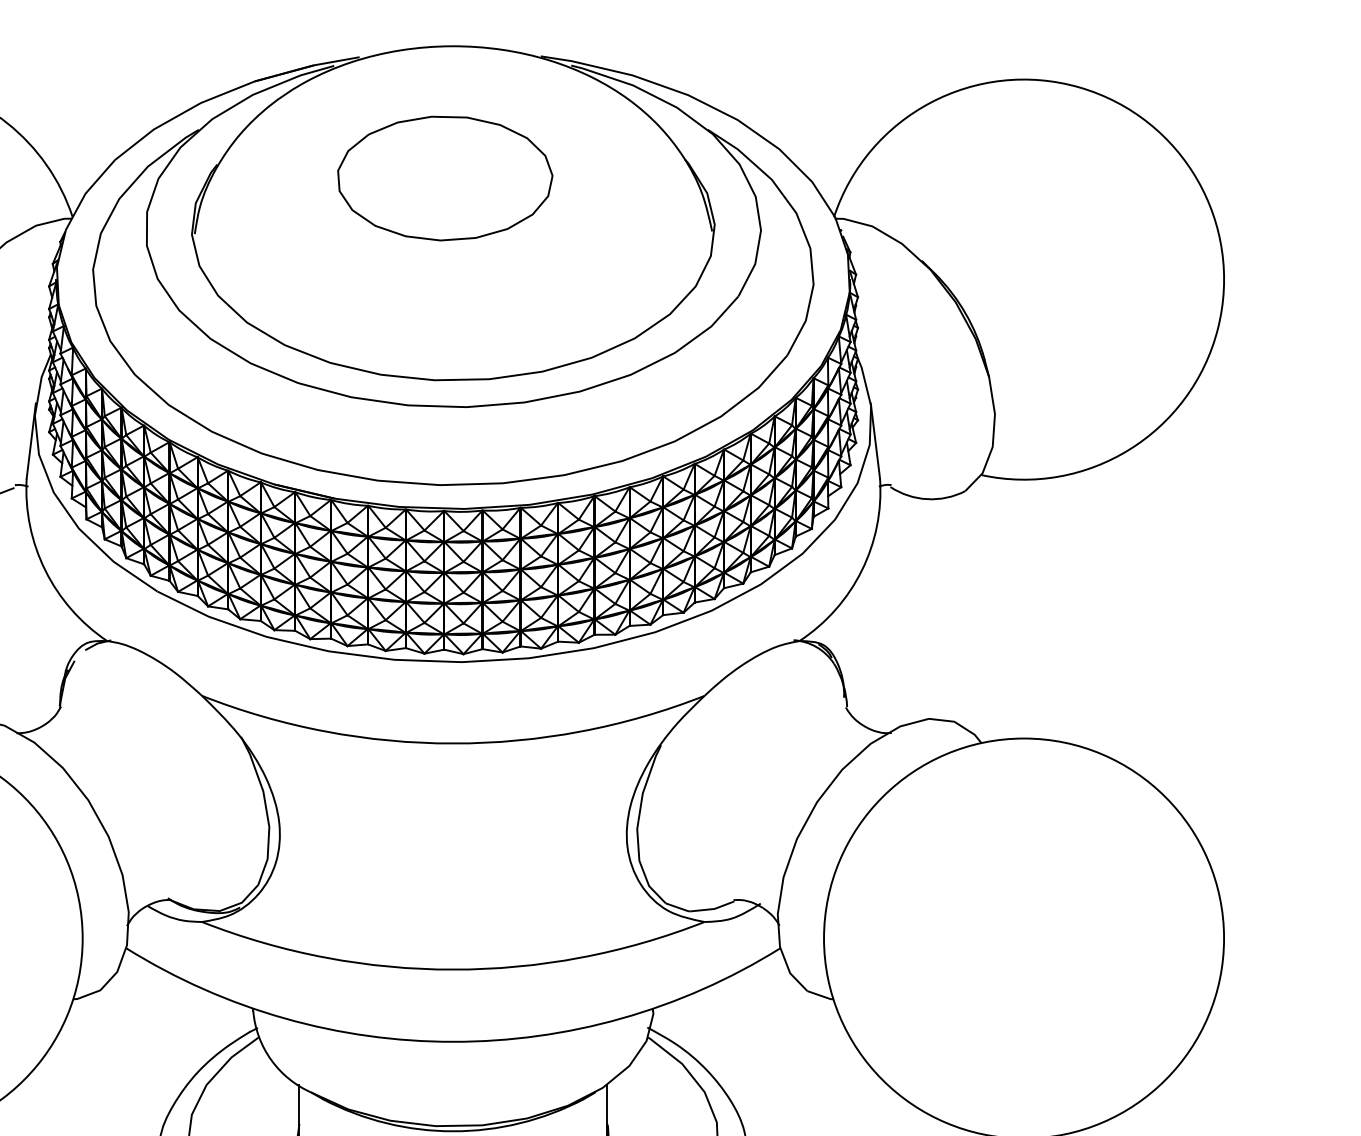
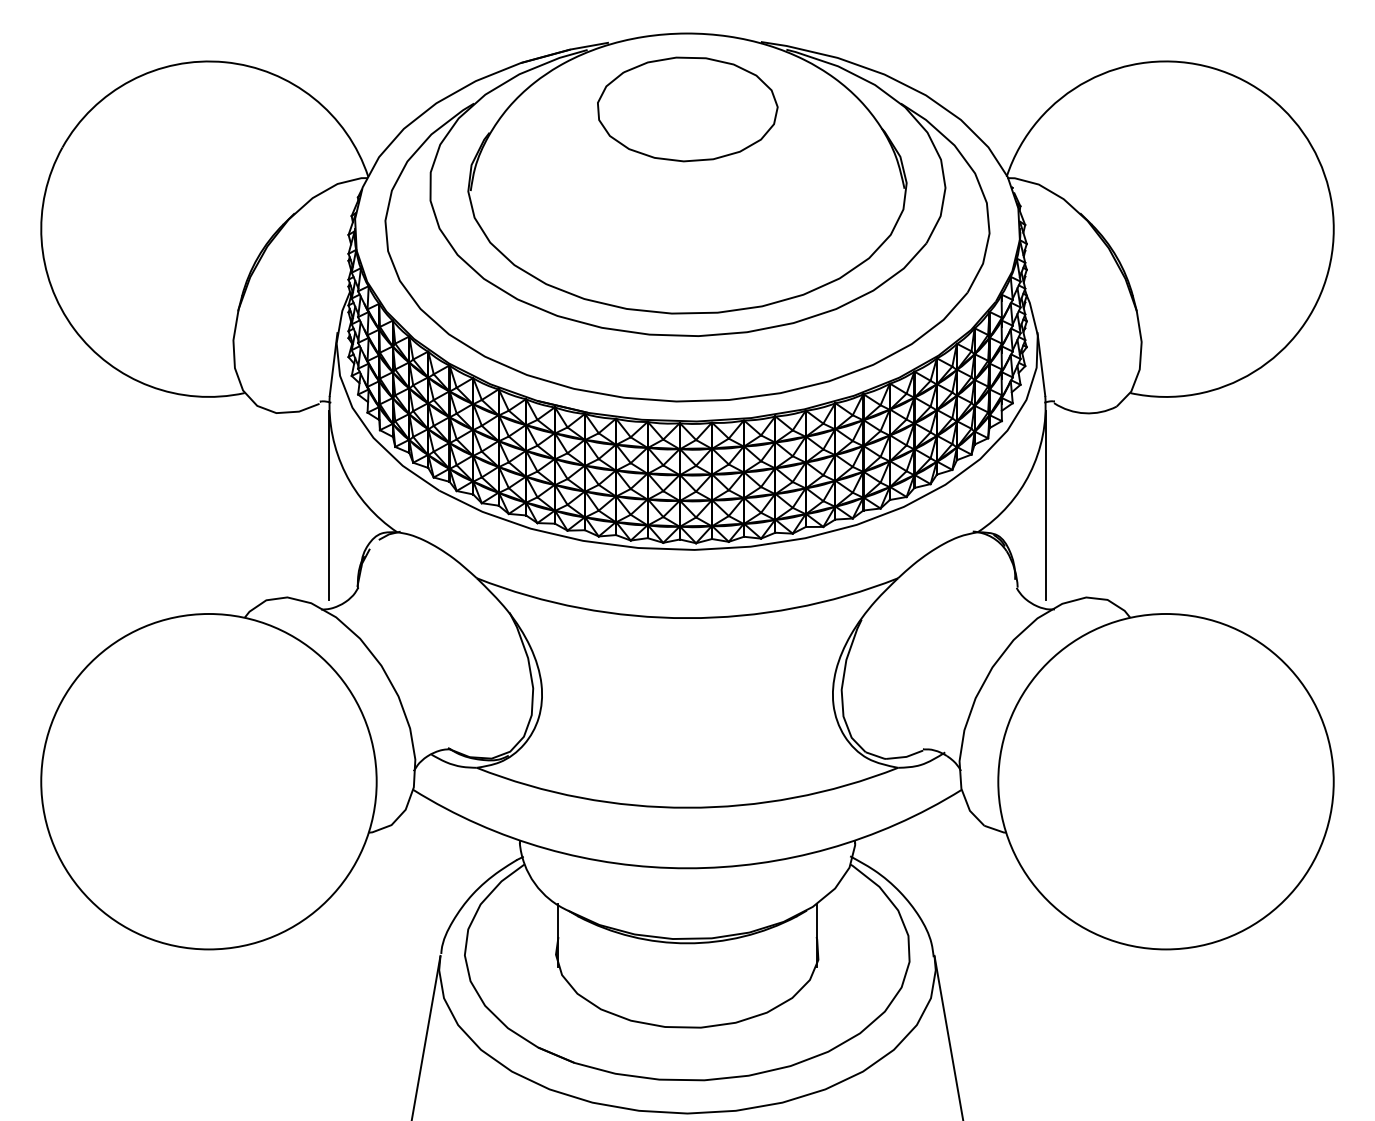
part: (444, 178) -> (687, 109), moved
line: (25, 609) -> (328, 505), added
line: (881, 609) -> (1046, 505), added

